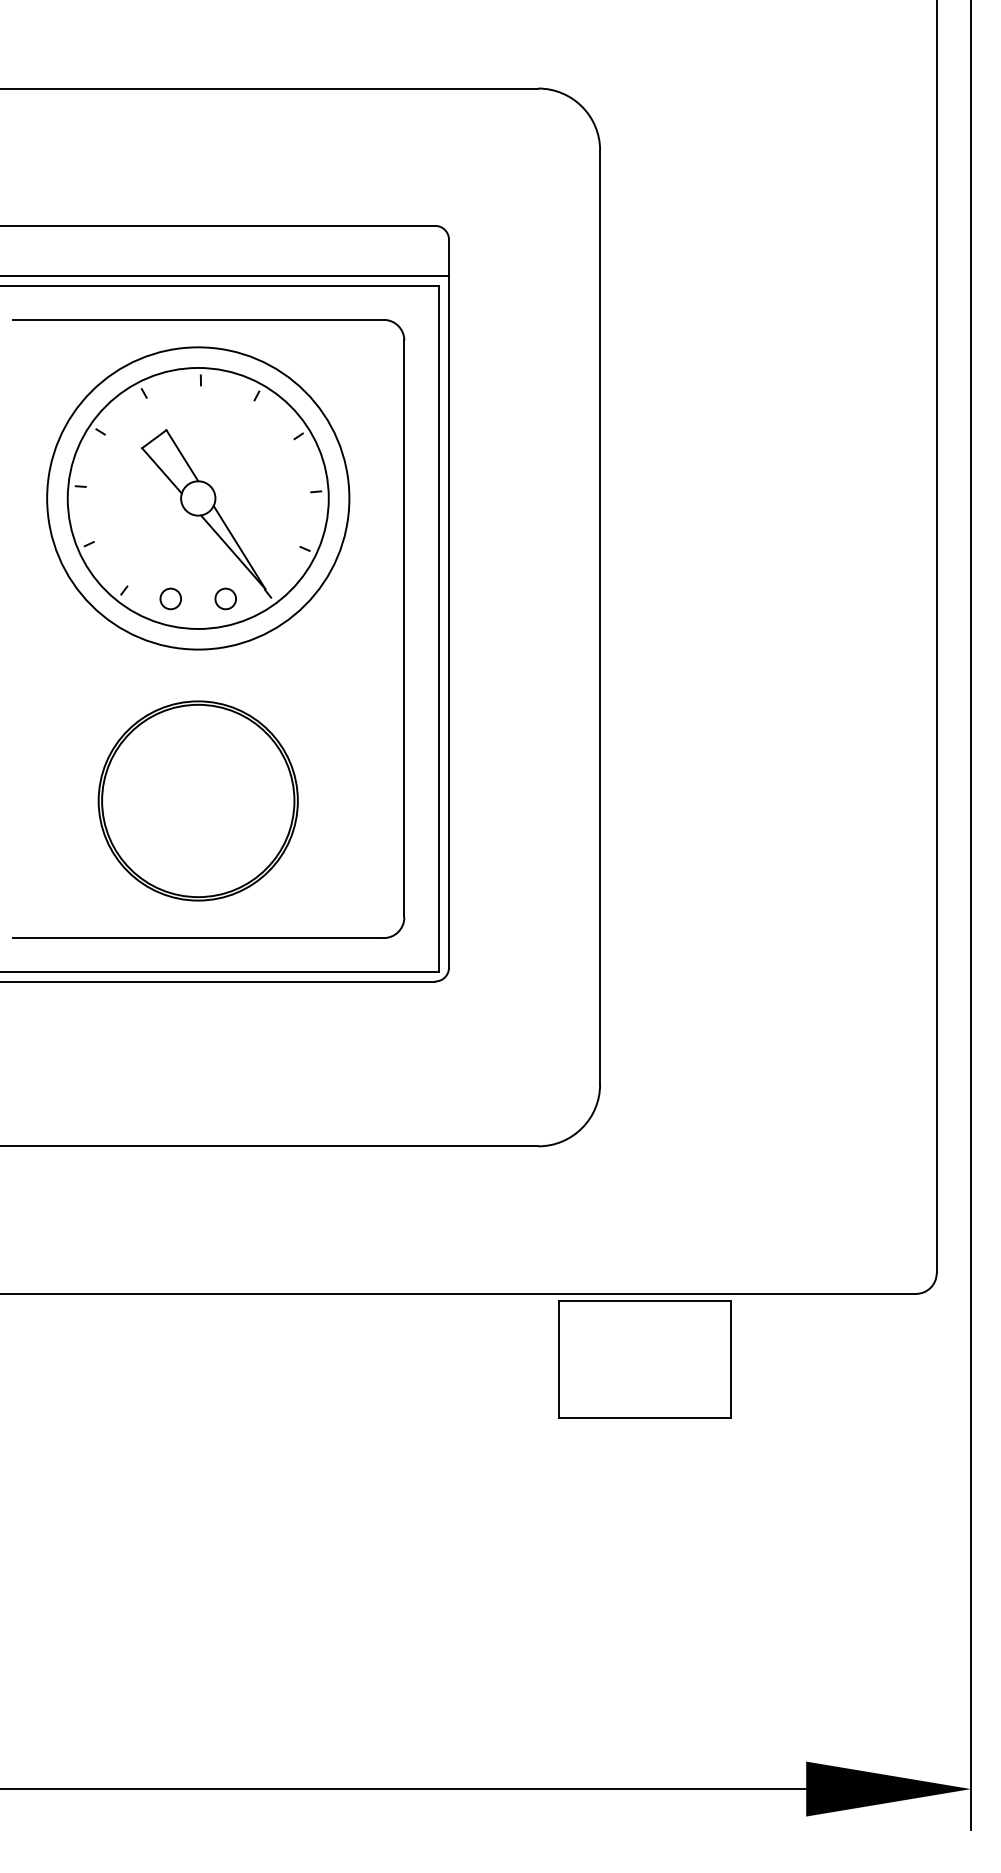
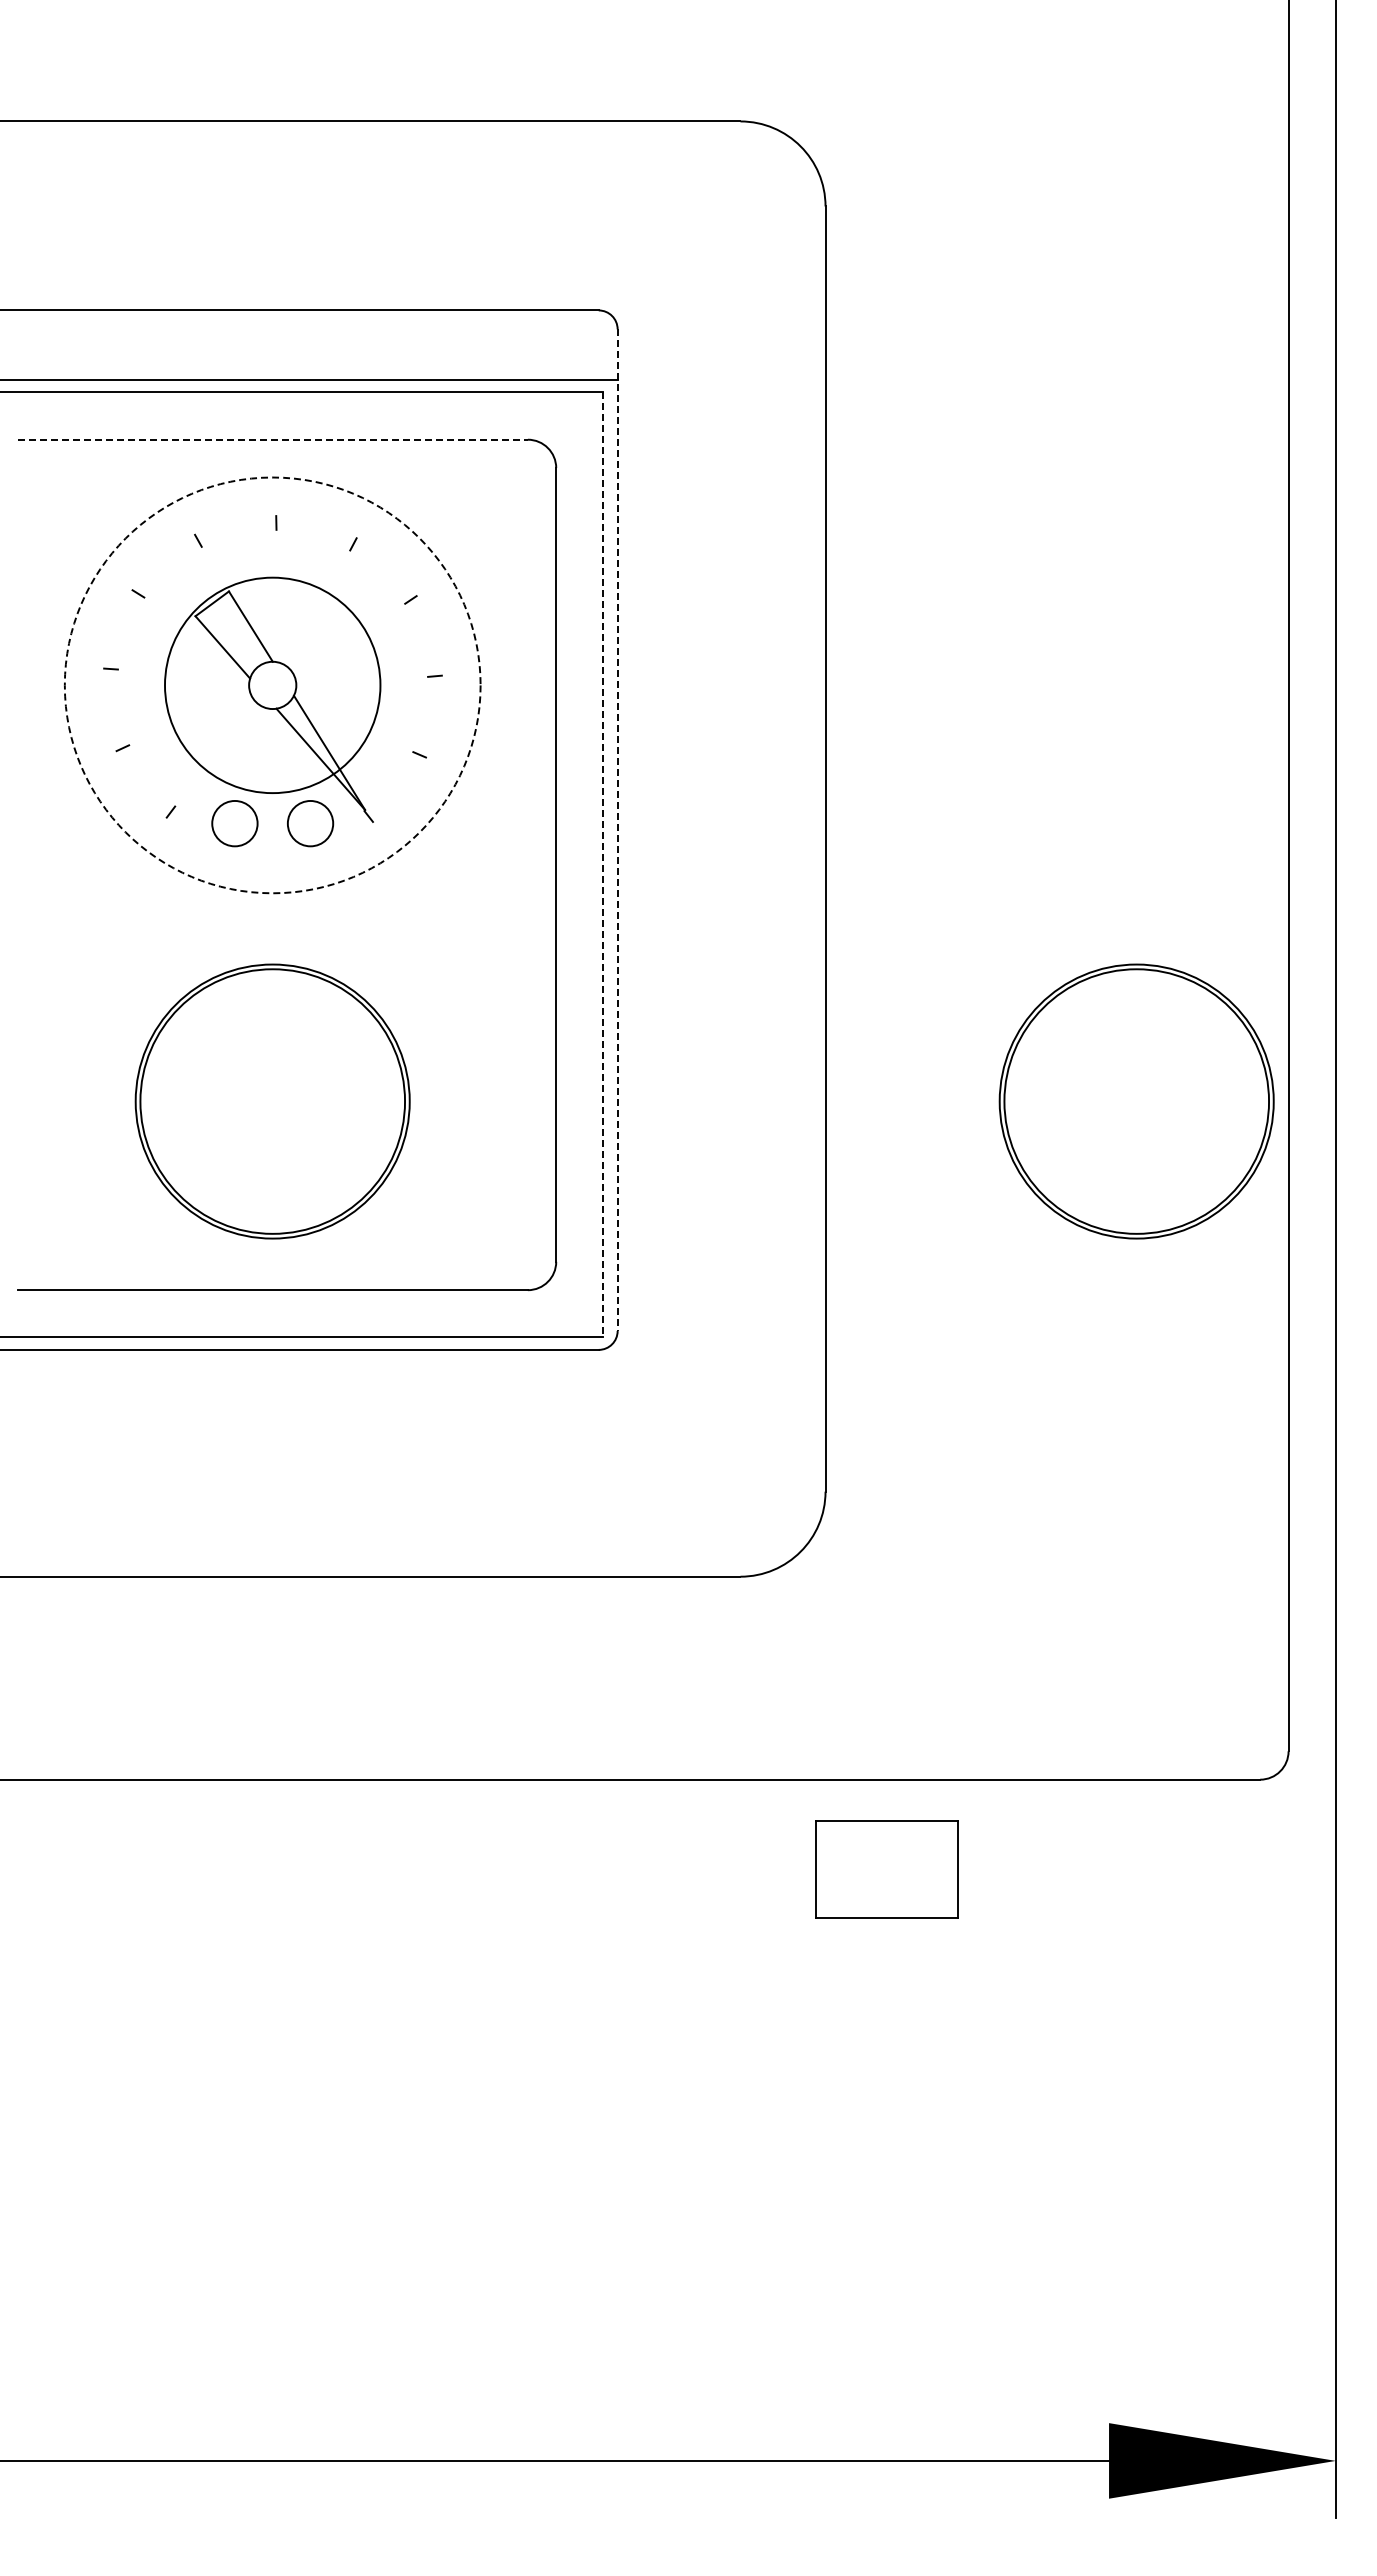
line: (198, 319) -> (273, 439), solid -> dashed
circle: (198, 497) -> (272, 684), size x0.6
circle: (198, 498) -> (272, 685), solid -> dashed
circle: (170, 598) -> (234, 823), size x1.6
circle: (225, 598) -> (310, 823), size x1.6
line: (448, 603) -> (617, 830), solid -> dashed
line: (438, 629) -> (603, 865), solid -> dashed
part: (826, 800) -> (1136, 1101), added
part: (644, 1359) -> (886, 1869), size x0.6

